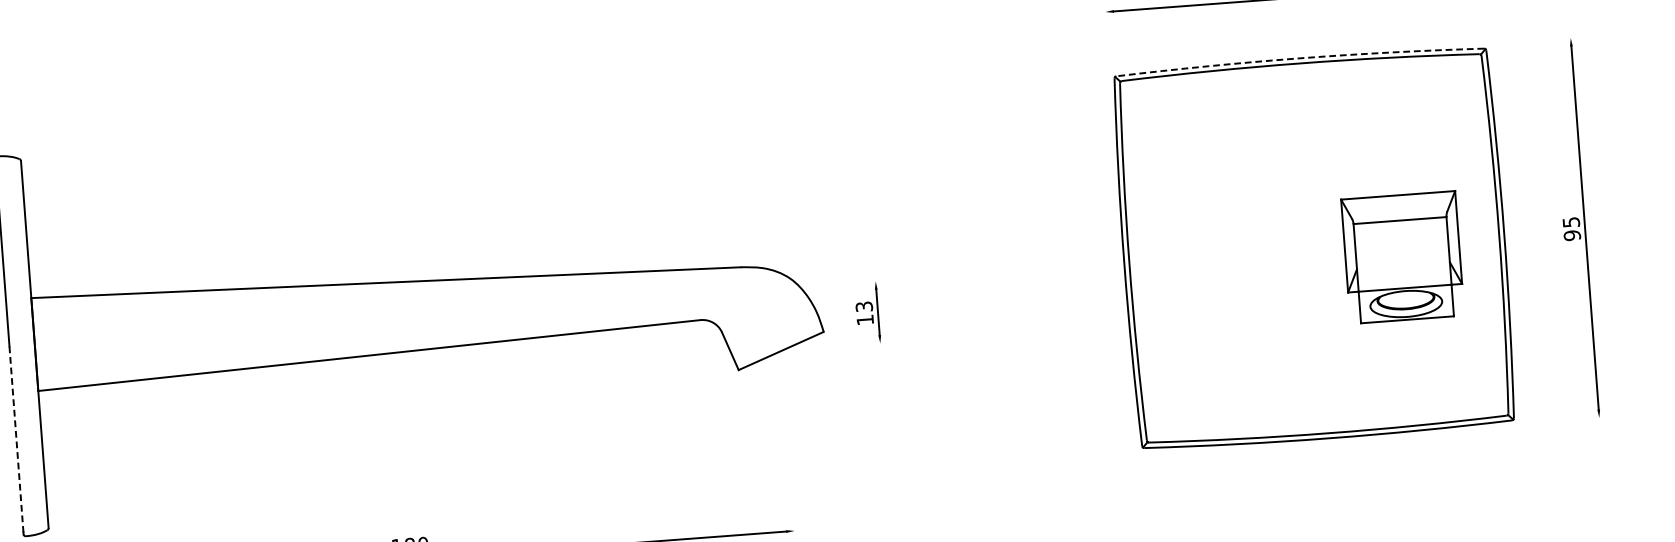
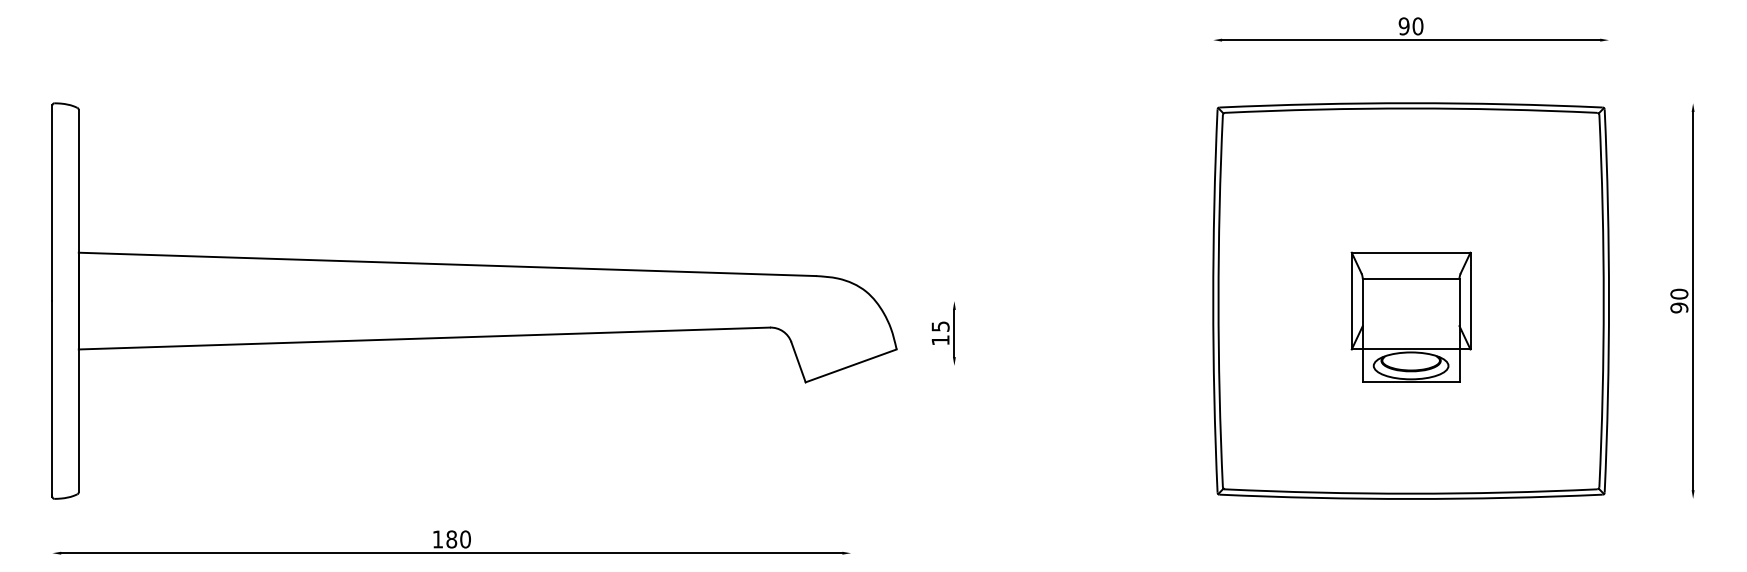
arc: (1300, 58) -> (1411, 103), dashed -> solid
text: (1571, 221) -> (1679, 293), 95 -> 90
part: (1402, 256) -> (1410, 316), moved
text: (863, 306) -> (939, 326), 13 -> 15
line: (16, 439) -> (52, 398), dashed -> solid

